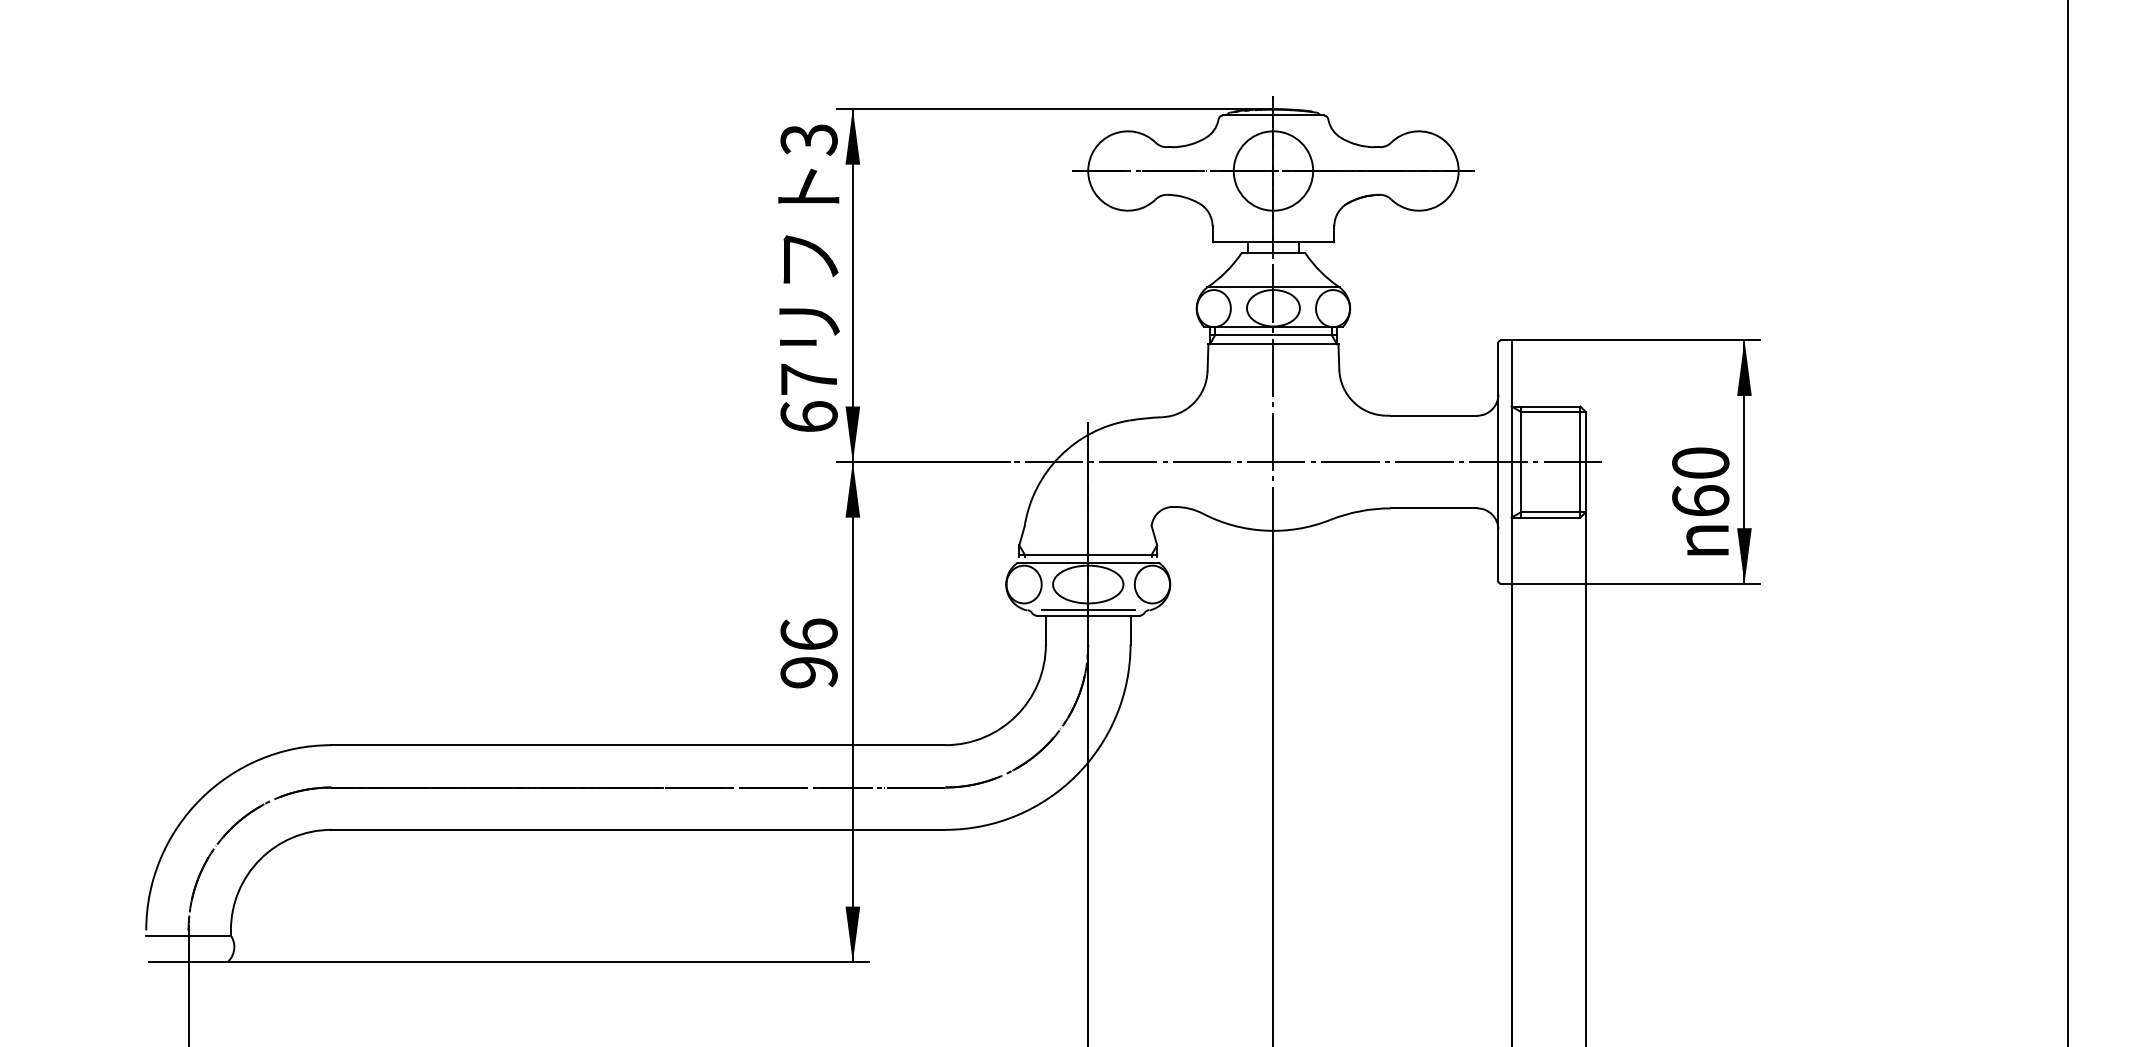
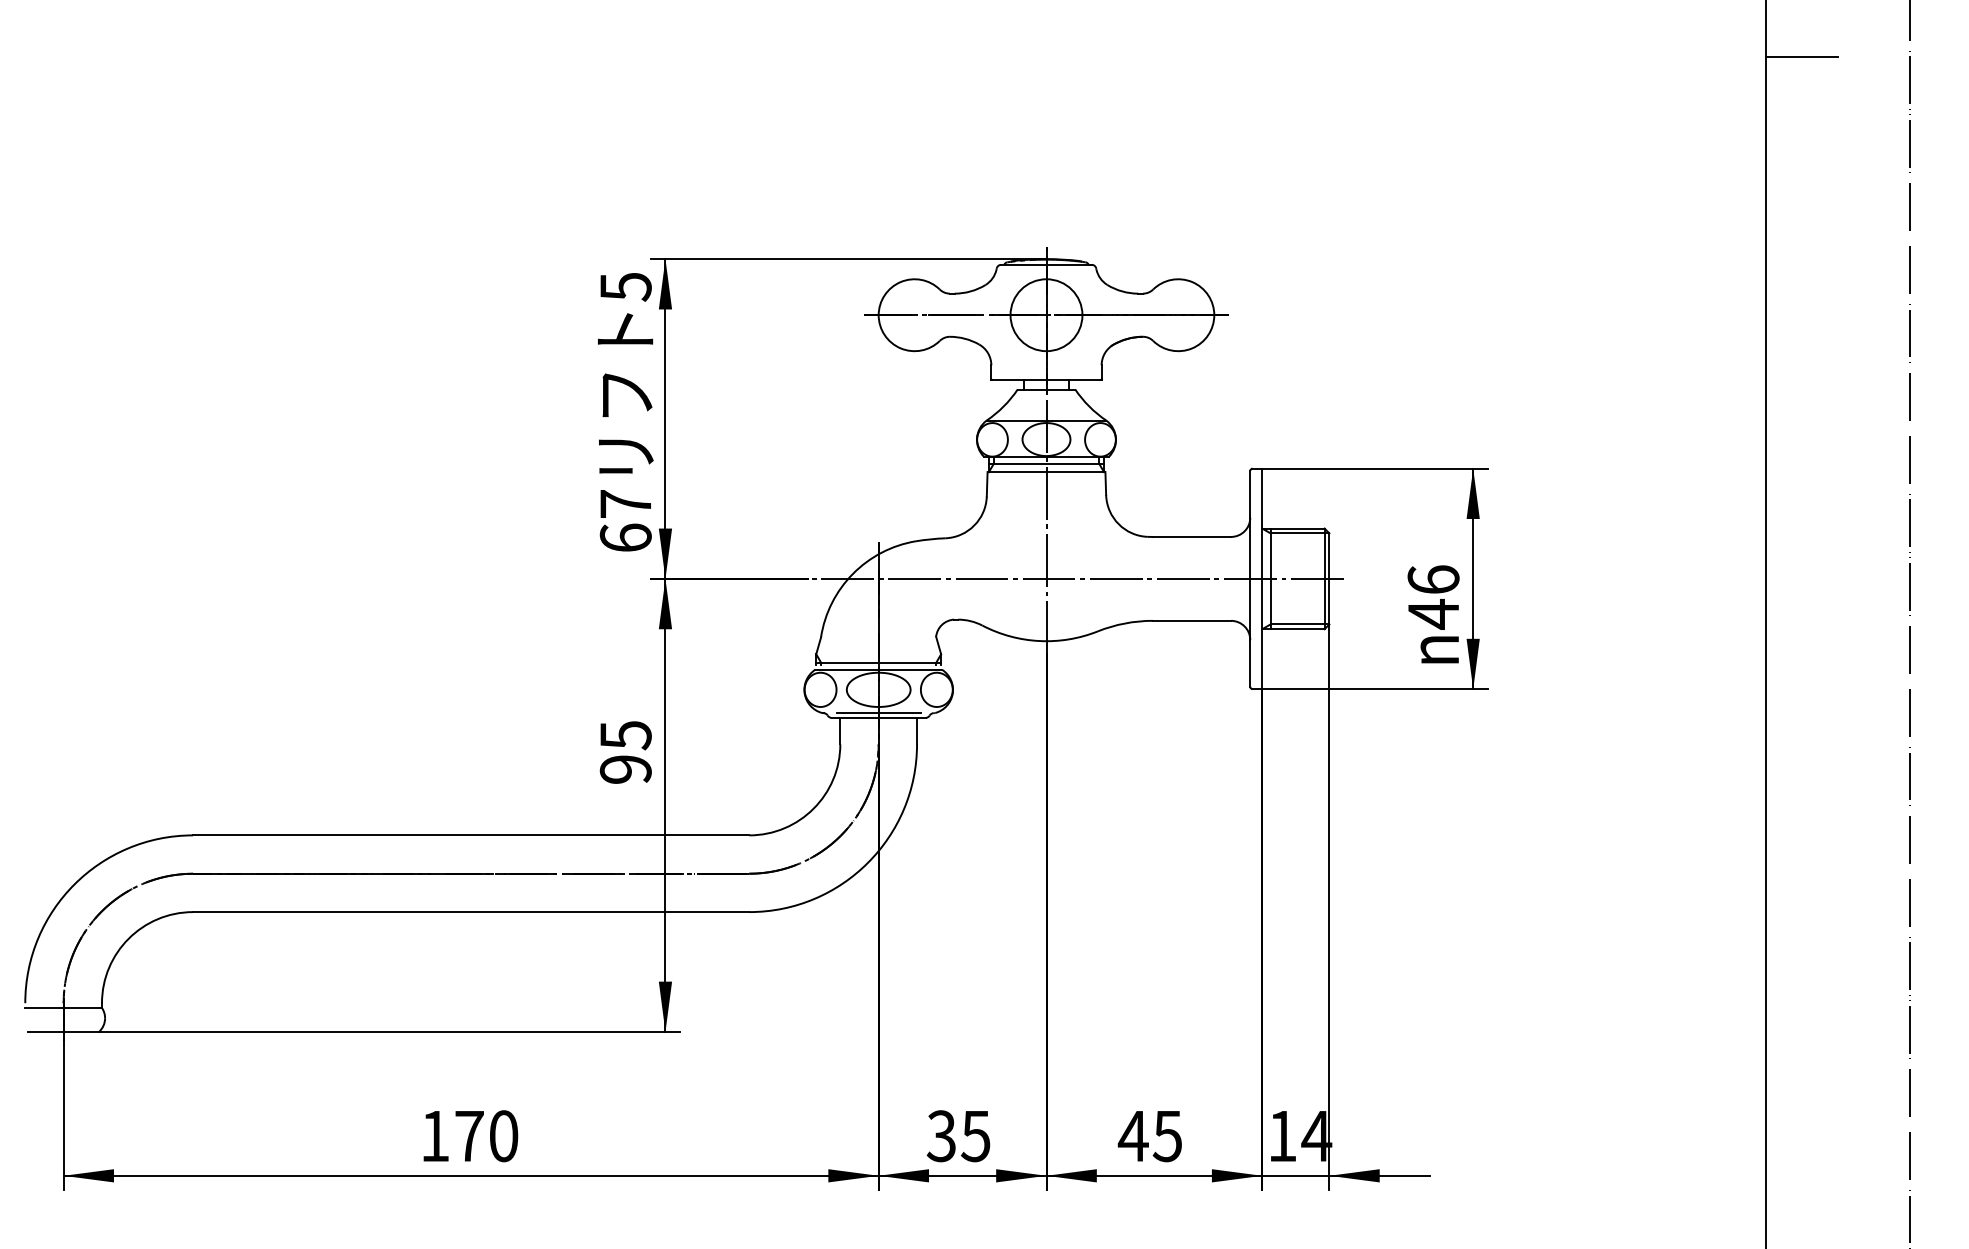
text: (808, 140) -> (625, 287), 3 -> 5
text: (1700, 482) -> (1433, 597), 60 -> 46
text: (808, 634) -> (625, 735), 96 -> 95

